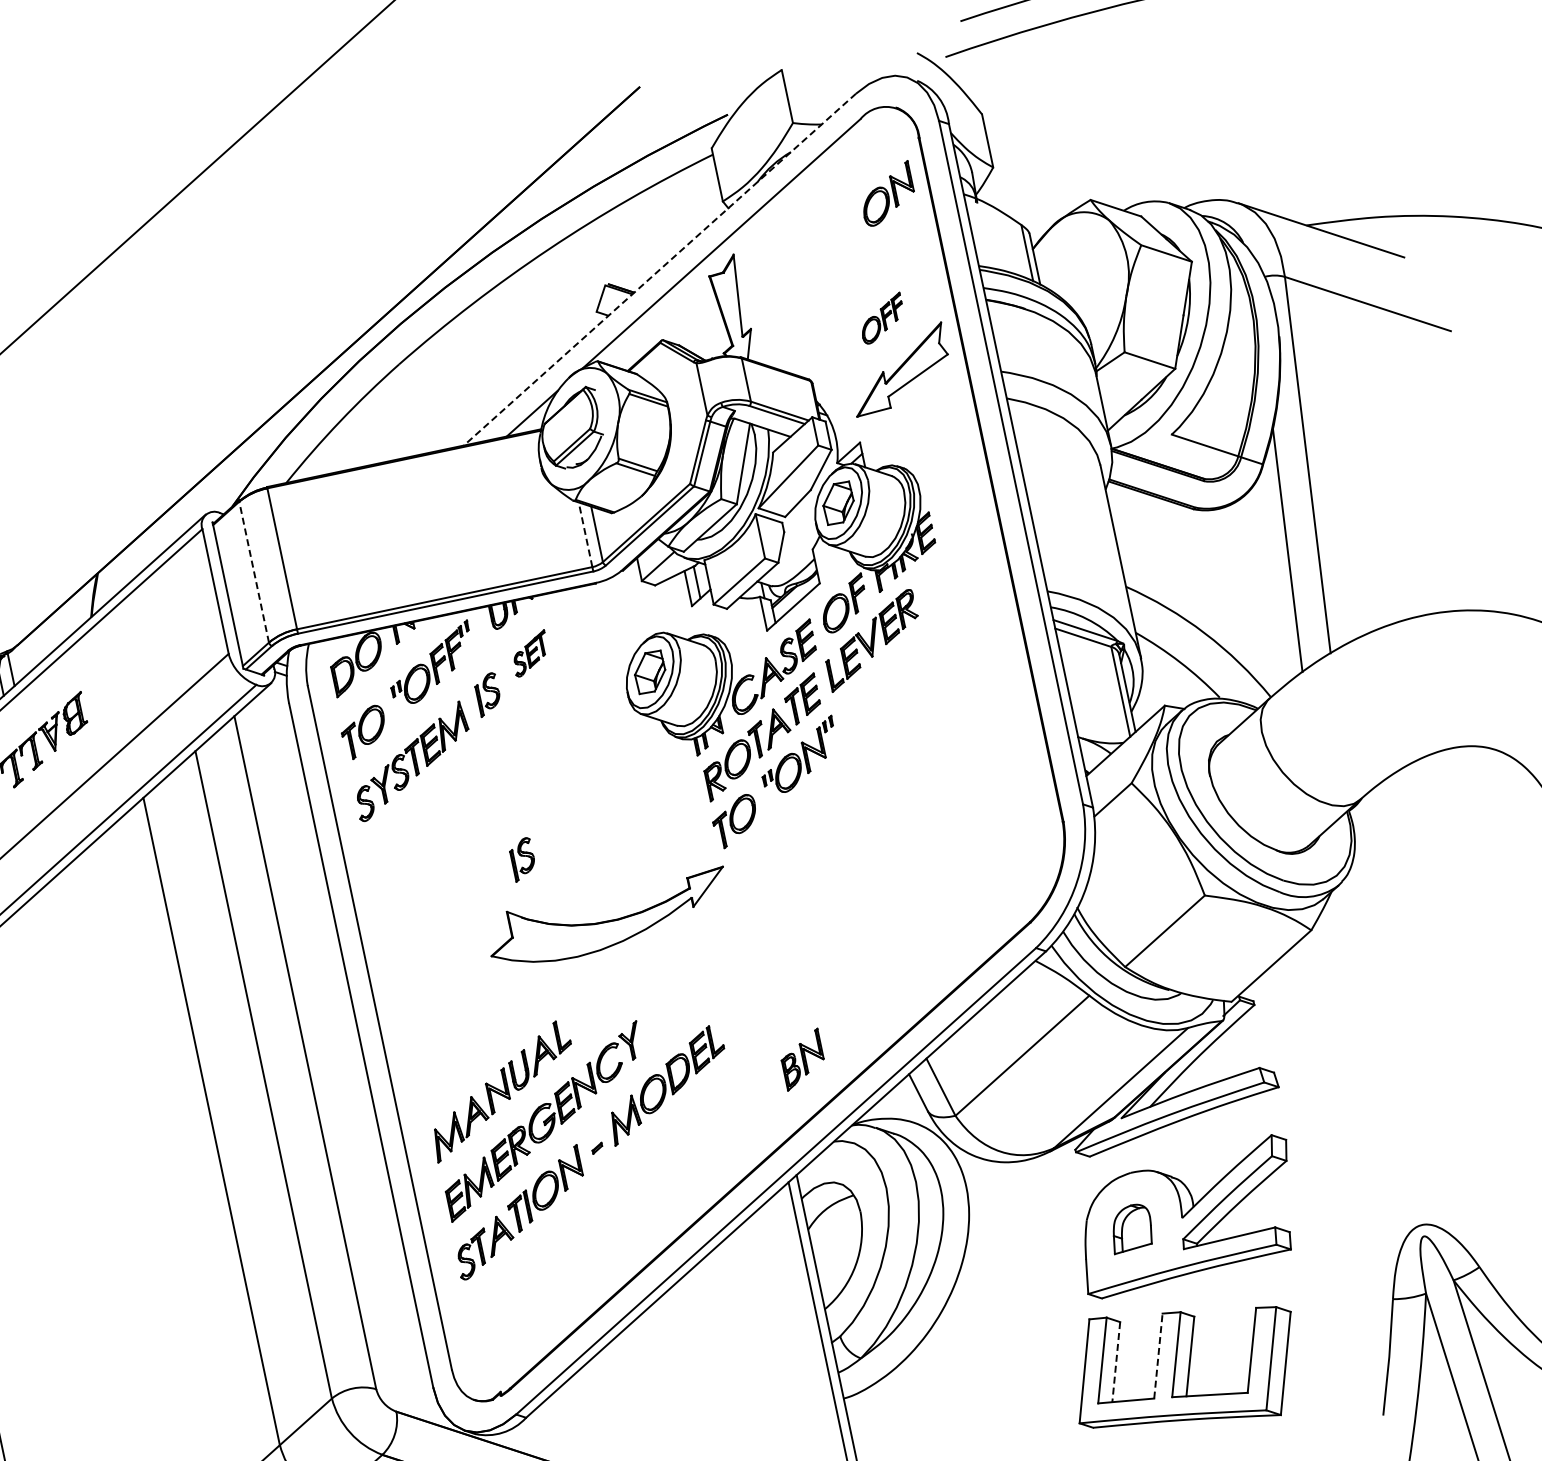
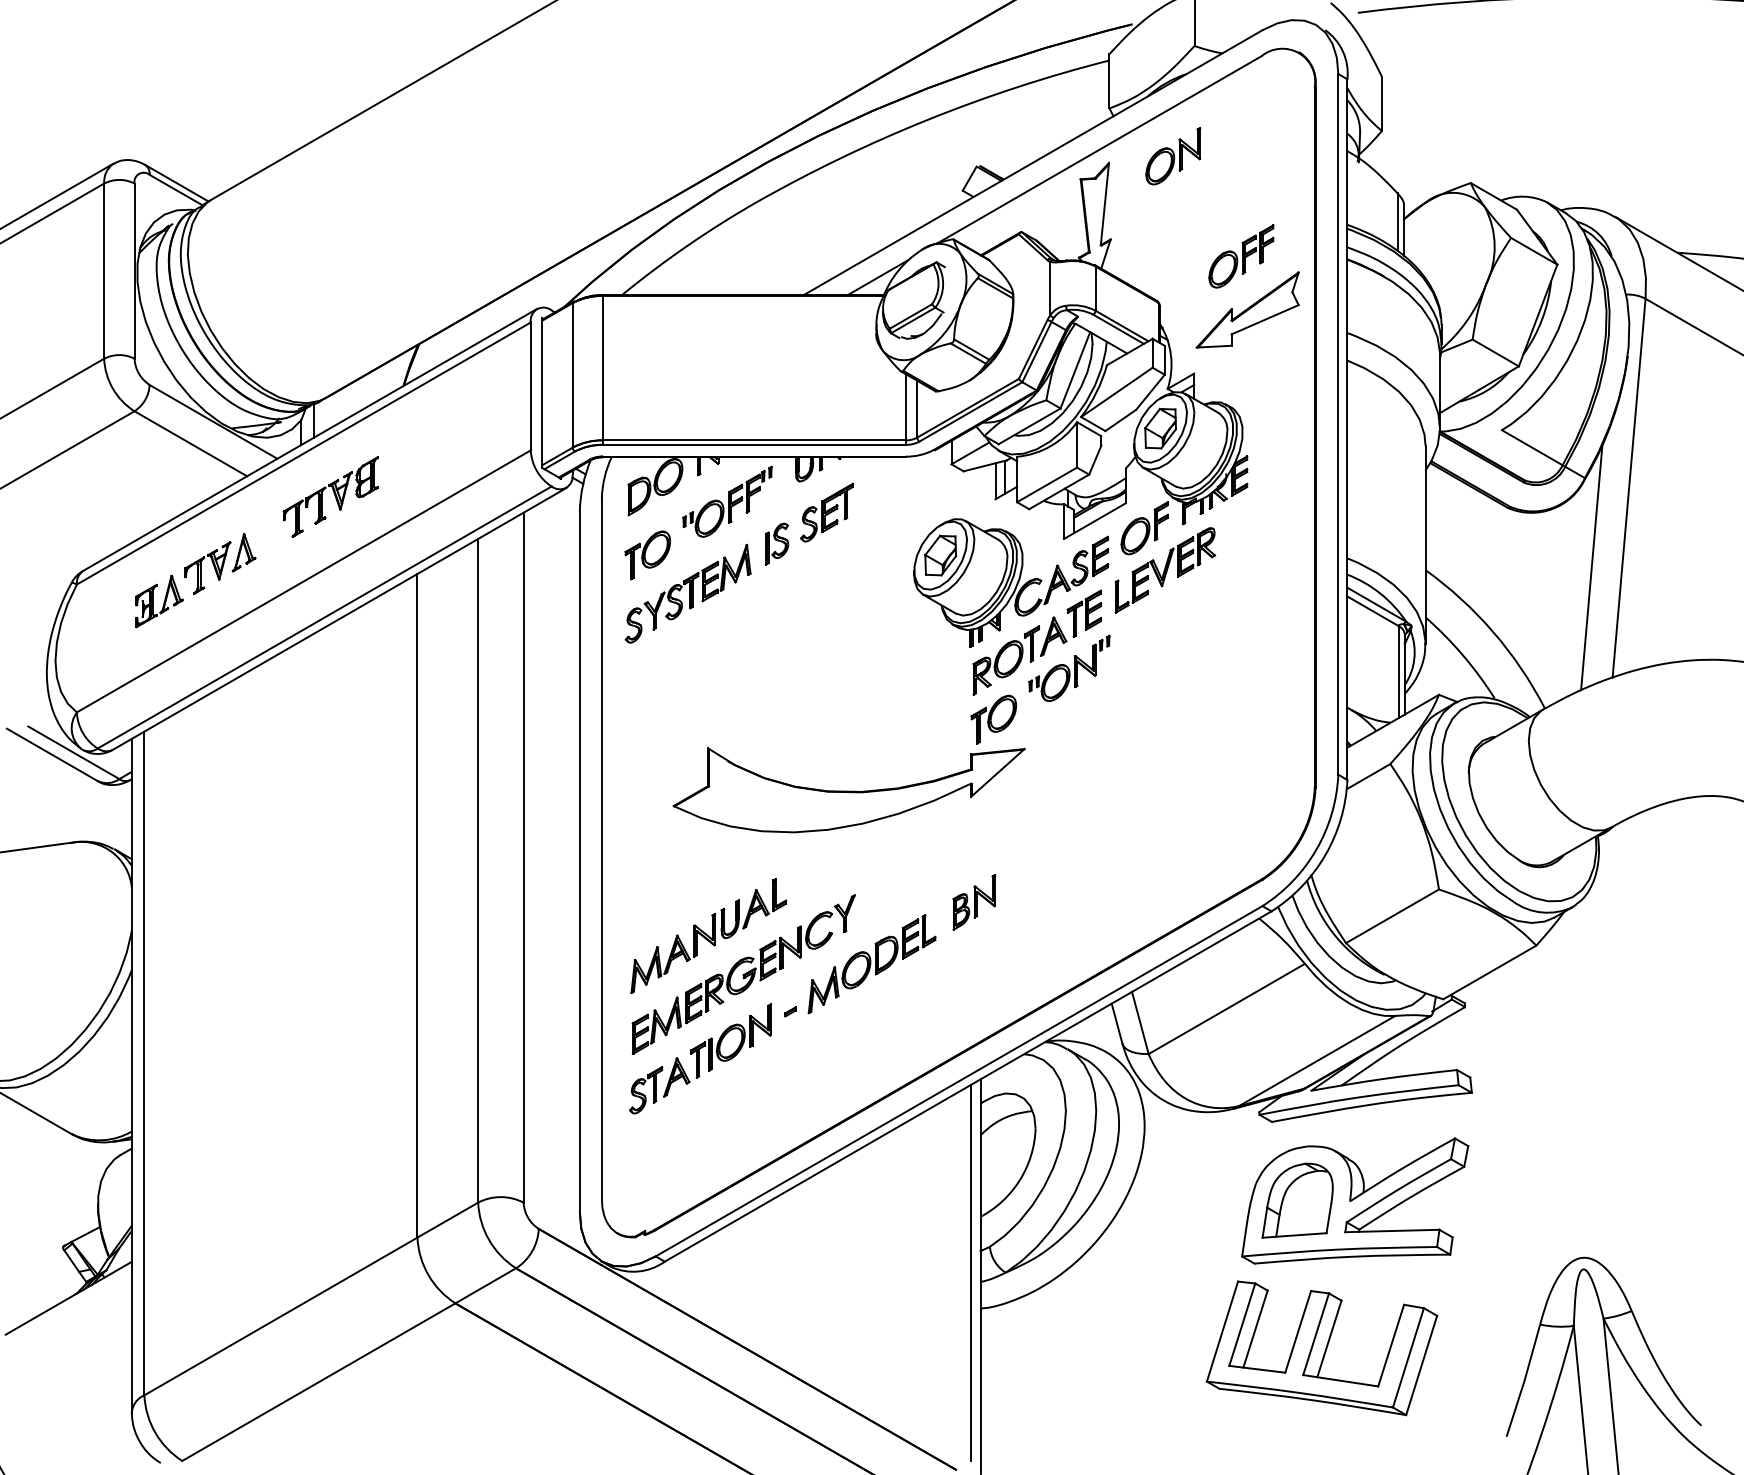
part: (887, 194) -> (1173, 156), moved
line: (659, 269) -> (1033, 162), dashed -> solid
part: (882, 318) -> (1241, 256), size x1.43
line: (585, 534) -> (905, 406), dashed -> solid
line: (253, 571) -> (572, 374), dashed -> solid
part: (529, 653) -> (826, 512), size x1.43
part: (523, 858) -> (777, 712), removed
part: (608, 920) -> (848, 790), size x1.43
part: (802, 1059) -> (974, 902), moved
part: (1130, 1228) -> (1297, 1200), size x1.67
line: (1158, 1355) -> (1298, 1331), dashed -> solid
line: (1116, 1362) -> (1255, 1329), dashed -> solid

